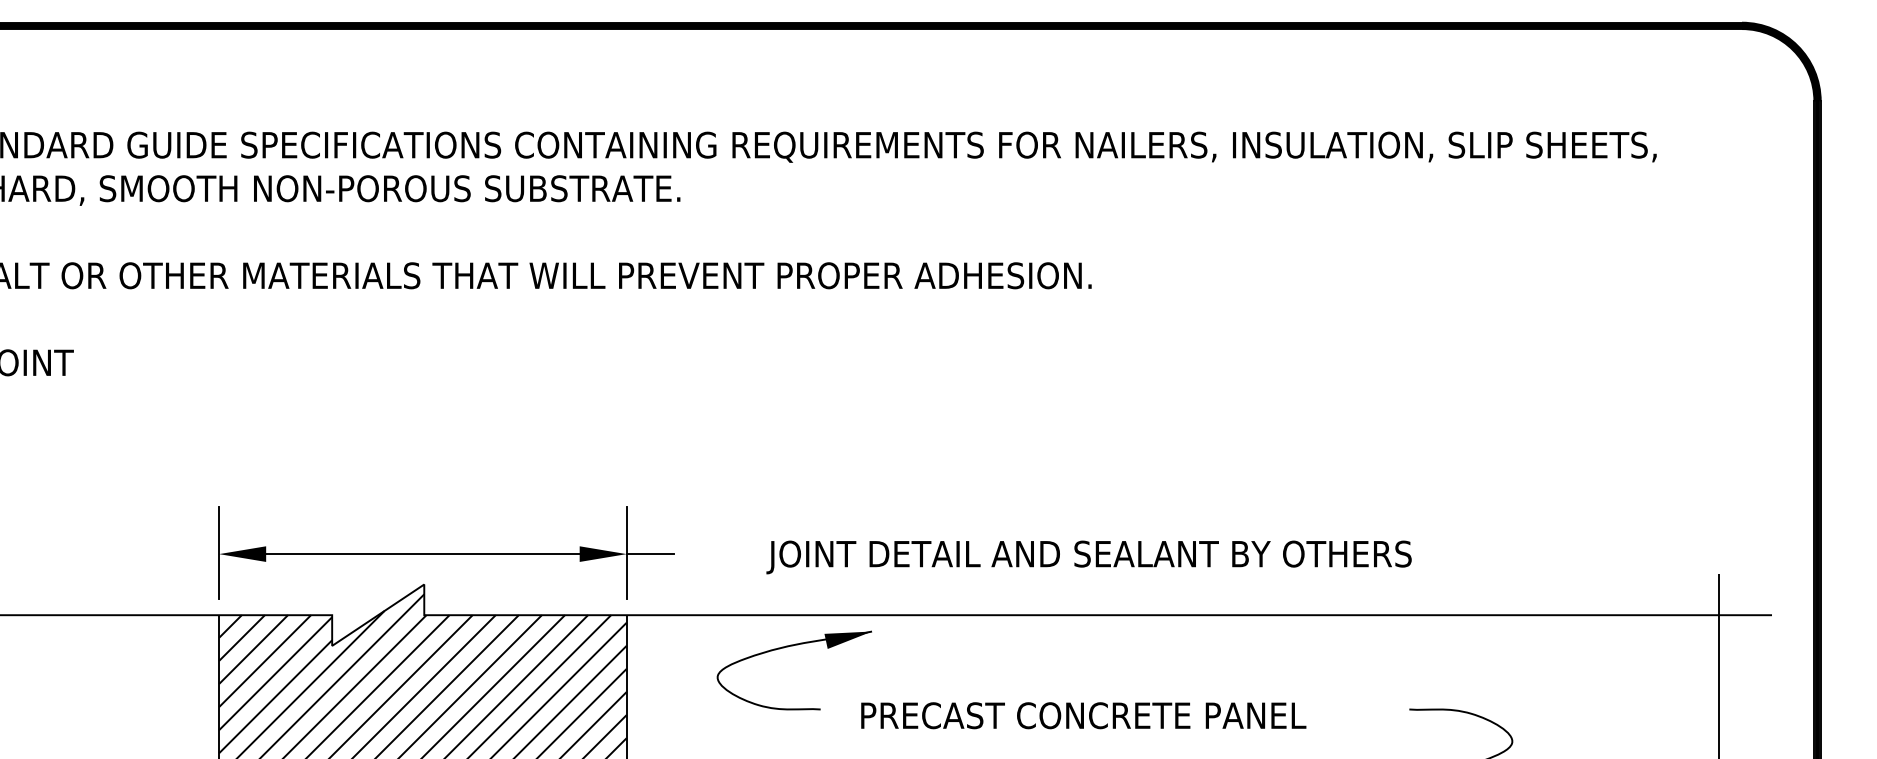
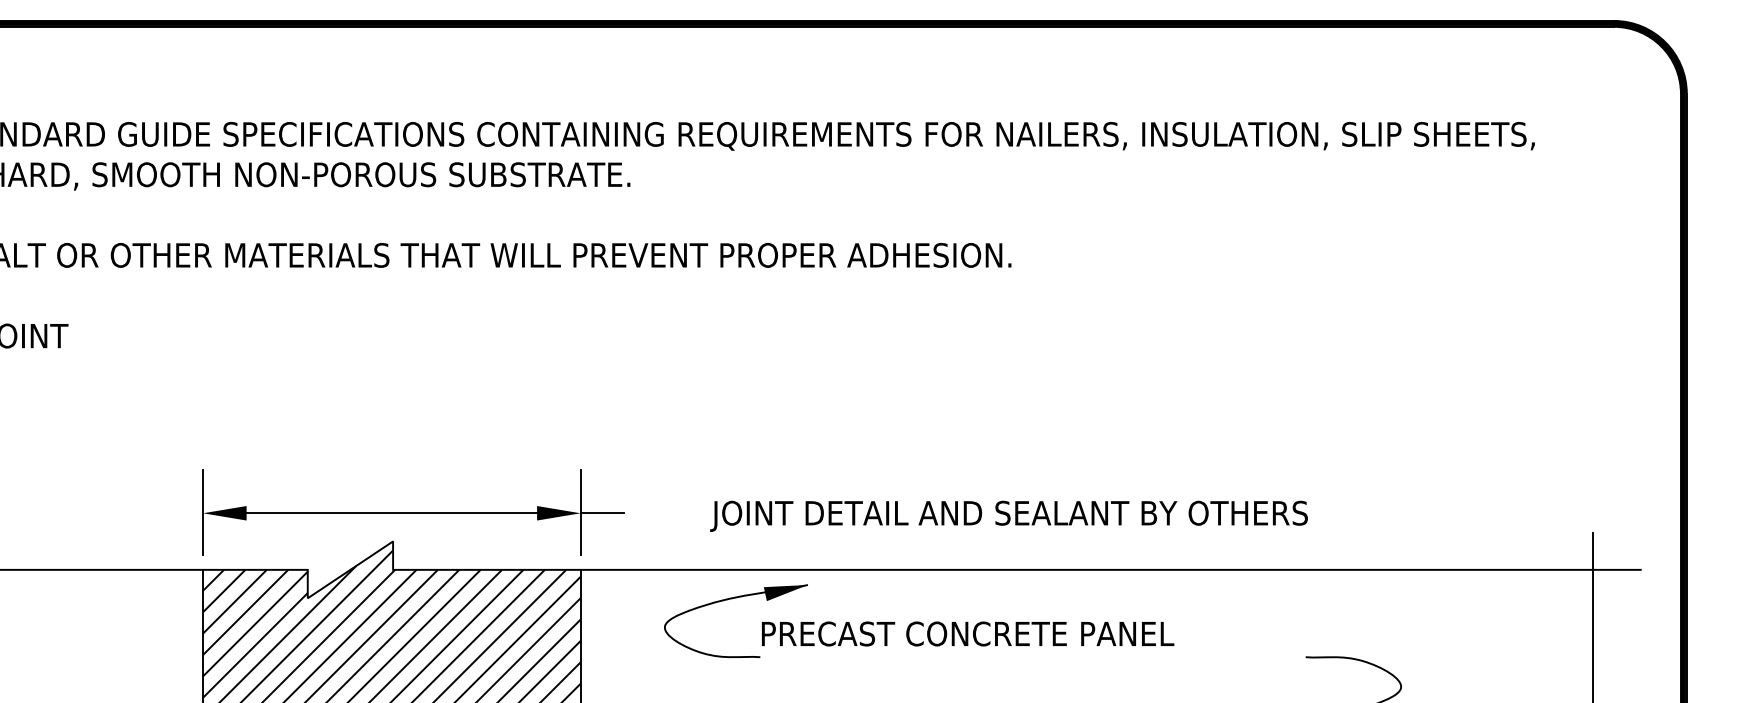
text: (1084, 715) -> (968, 633), moved

